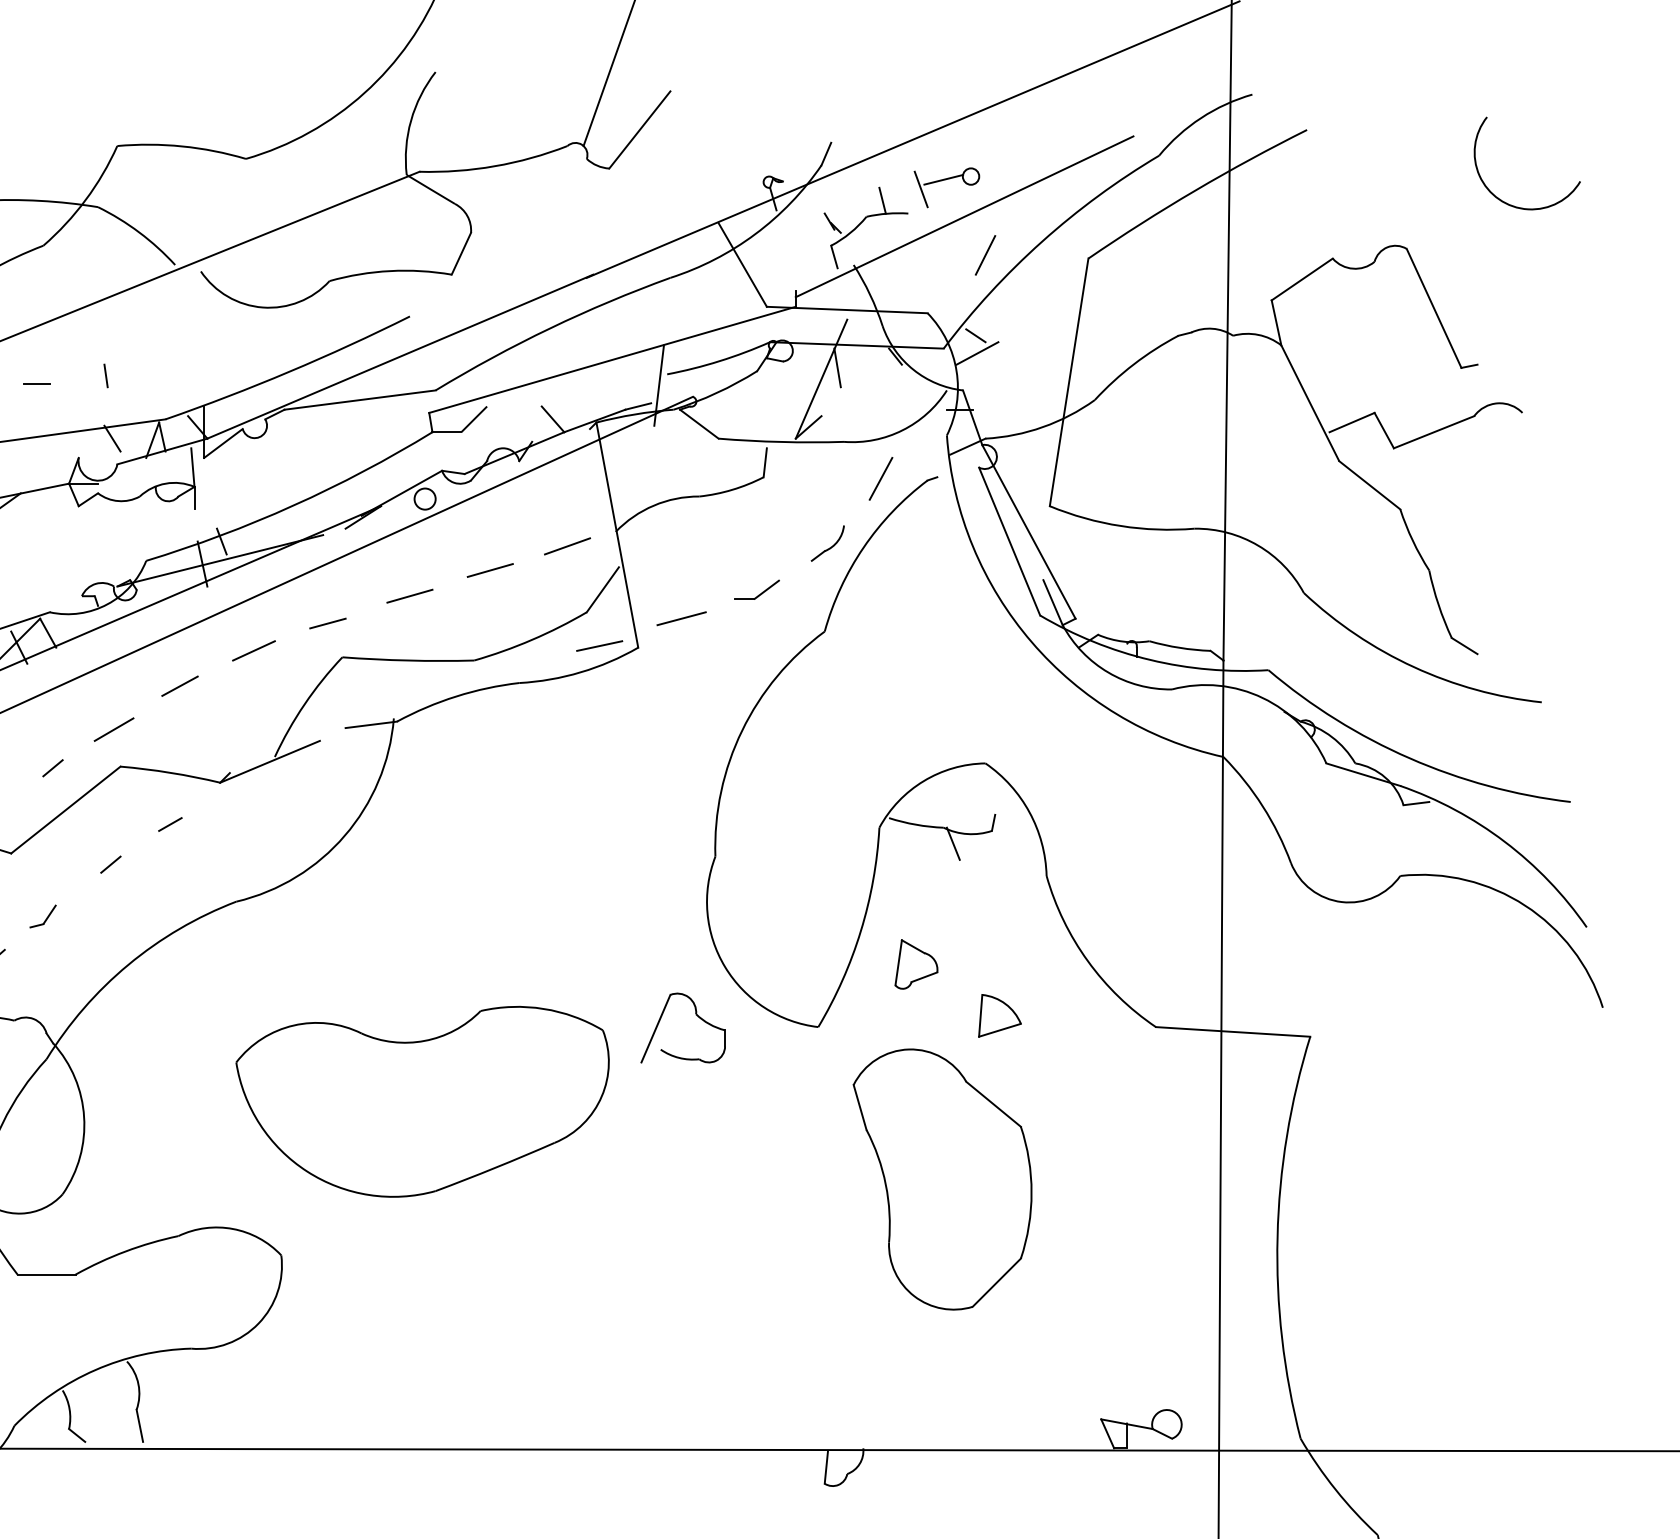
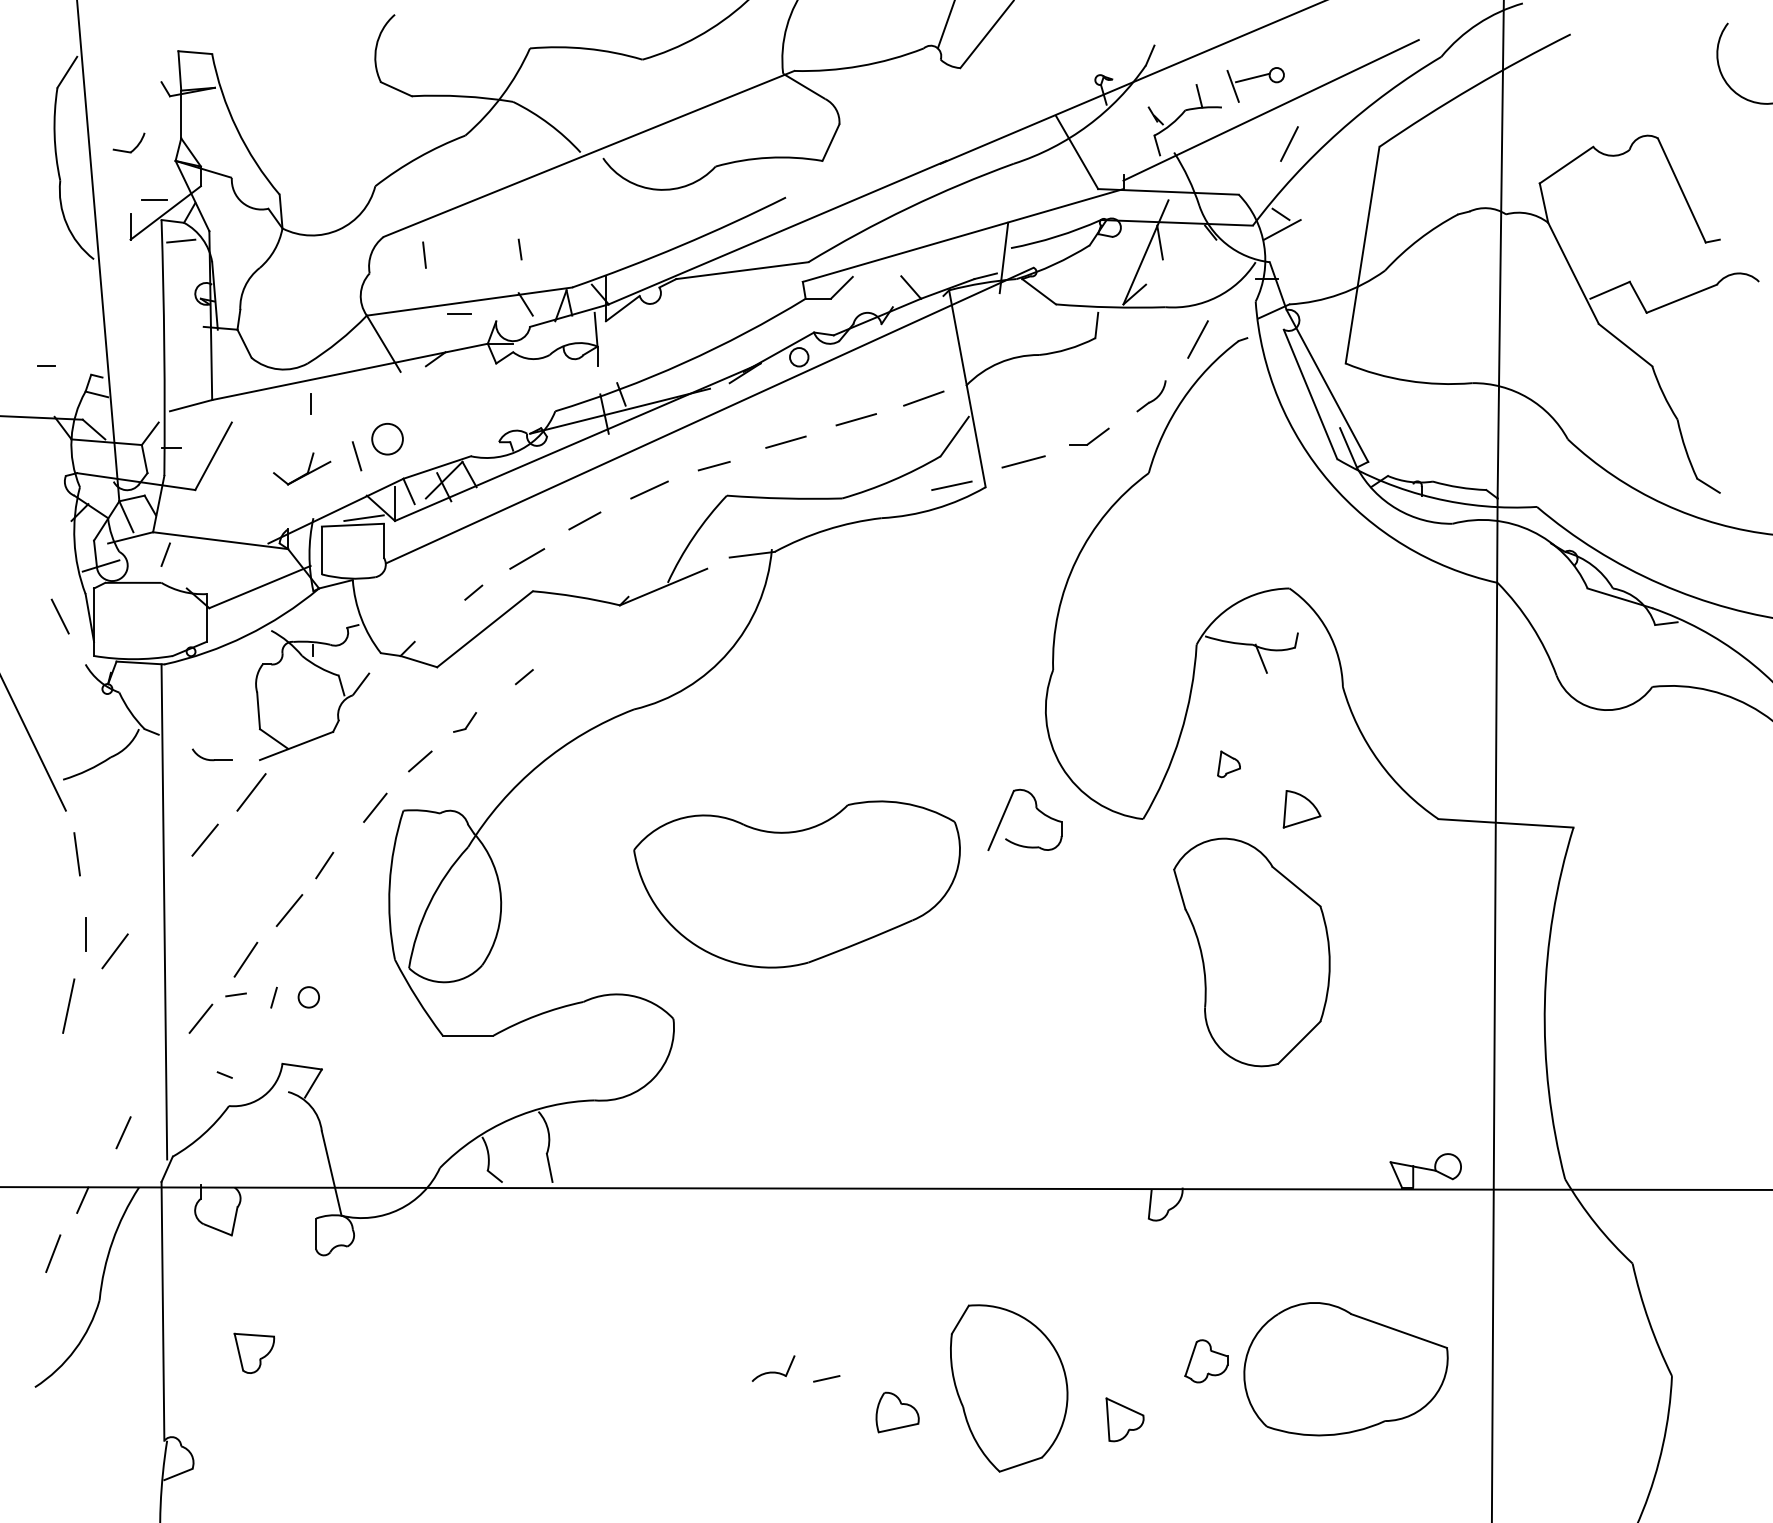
line: (36, 383) -> (459, 313), moved
line: (170, 824) -> (576, 641), removed
part: (915, 964) -> (1228, 764), size x0.6

